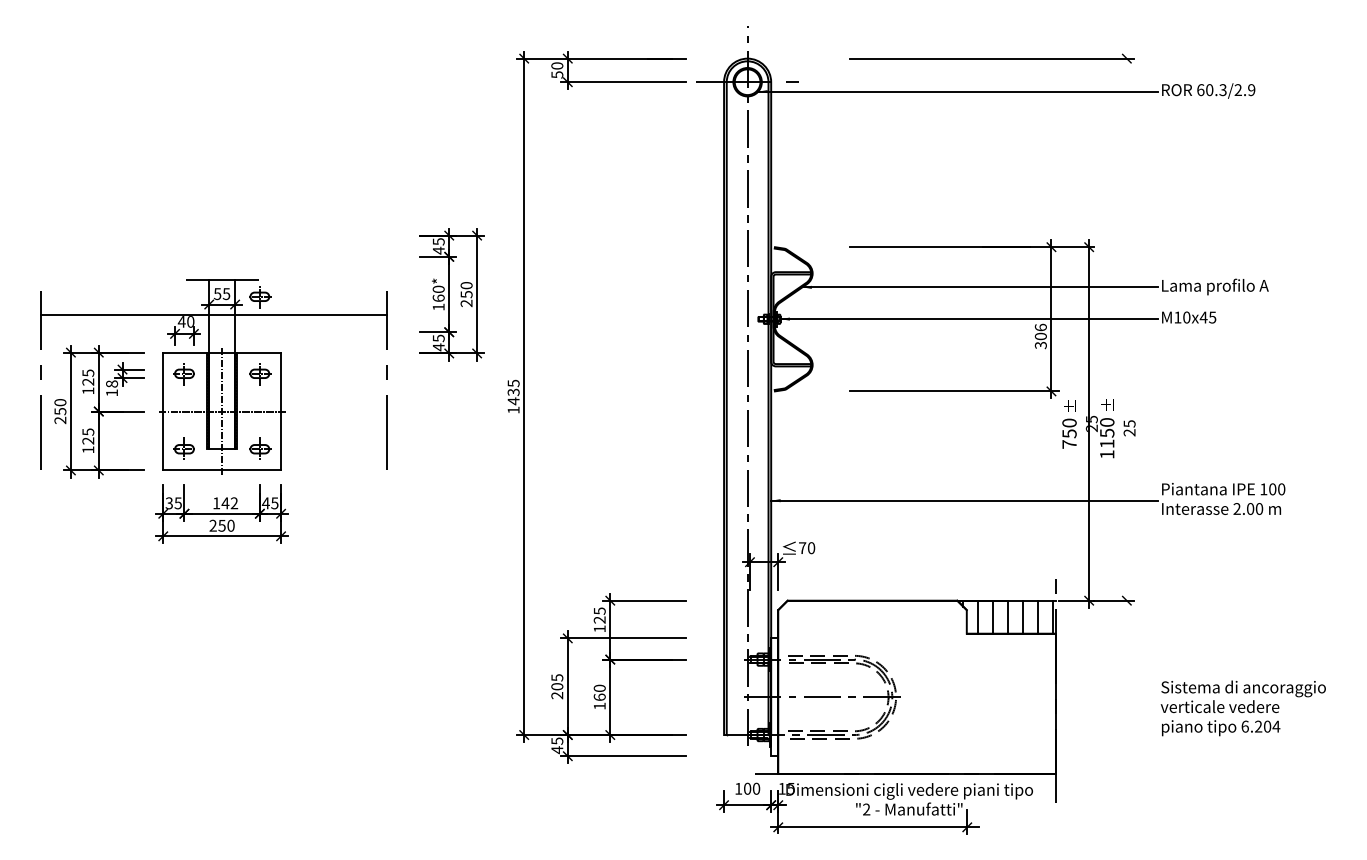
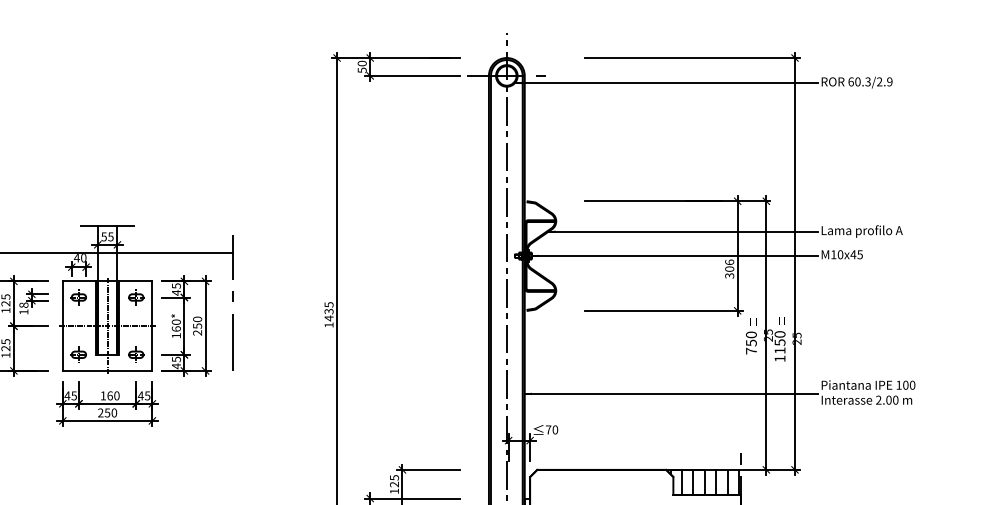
part: (451, 294) -> (186, 326), moved
part: (260, 297) -> (136, 239), removed
line: (1126, 329) -> (794, 263), added
text: (169, 503) -> (67, 396), 35 -> 45
text: (229, 503) -> (113, 396), 142 -> 160

